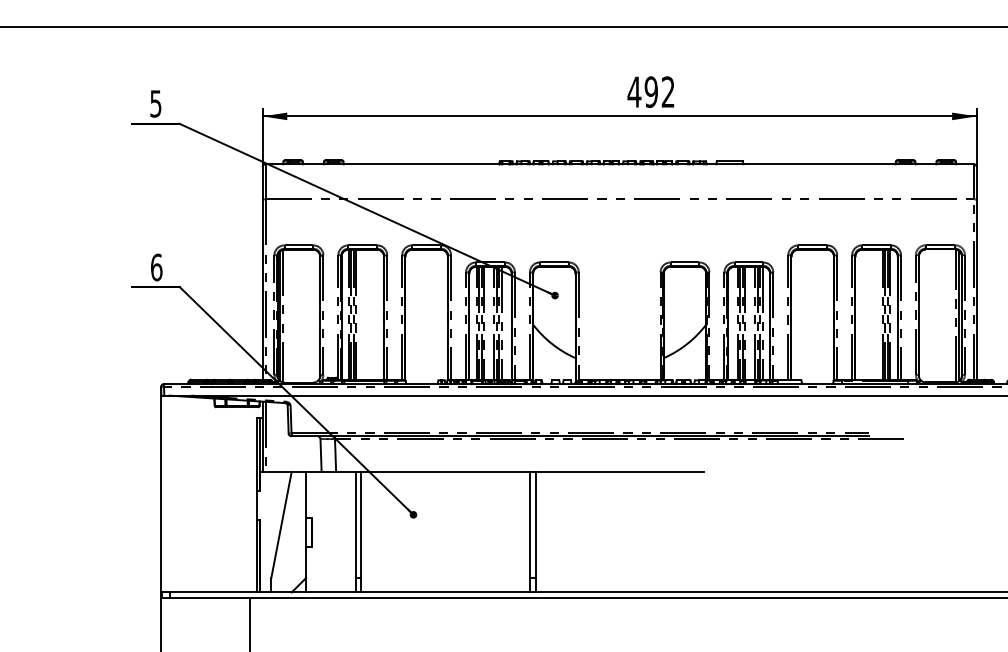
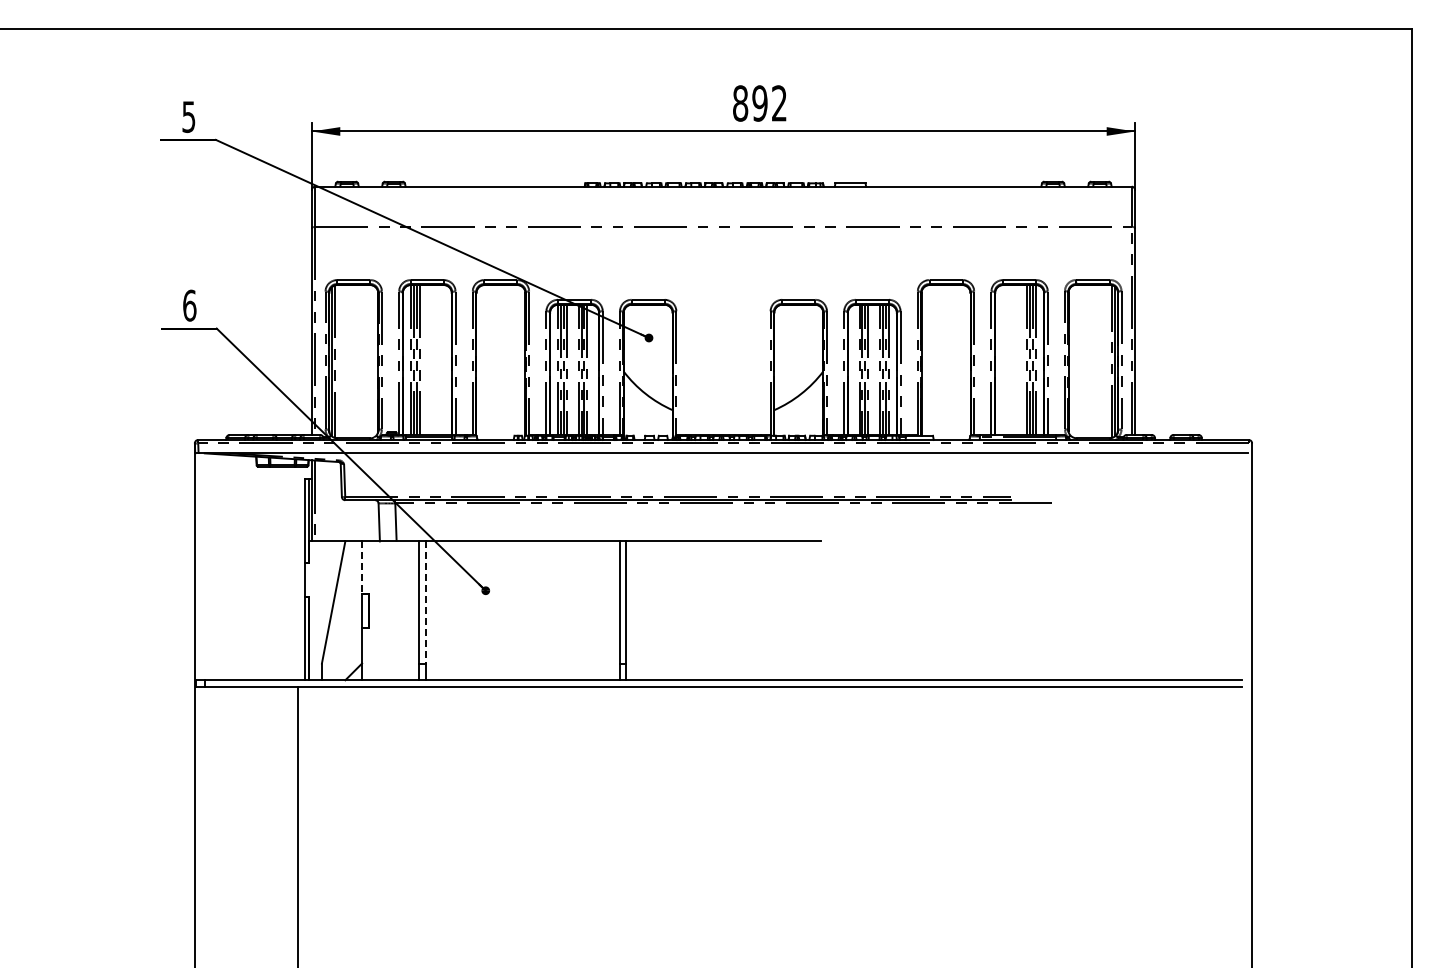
text: (634, 92) -> (740, 103), 492 -> 892
line: (306, 495) -> (362, 568), solid -> dashed
line: (361, 525) -> (425, 602), solid -> dashed

